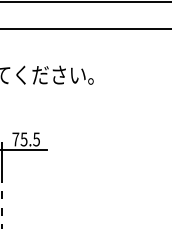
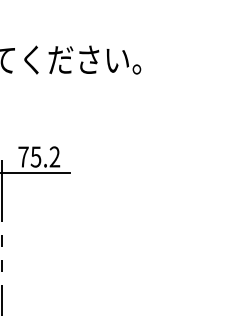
text: (36, 139) -> (54, 157), 75.5 -> 75.2

